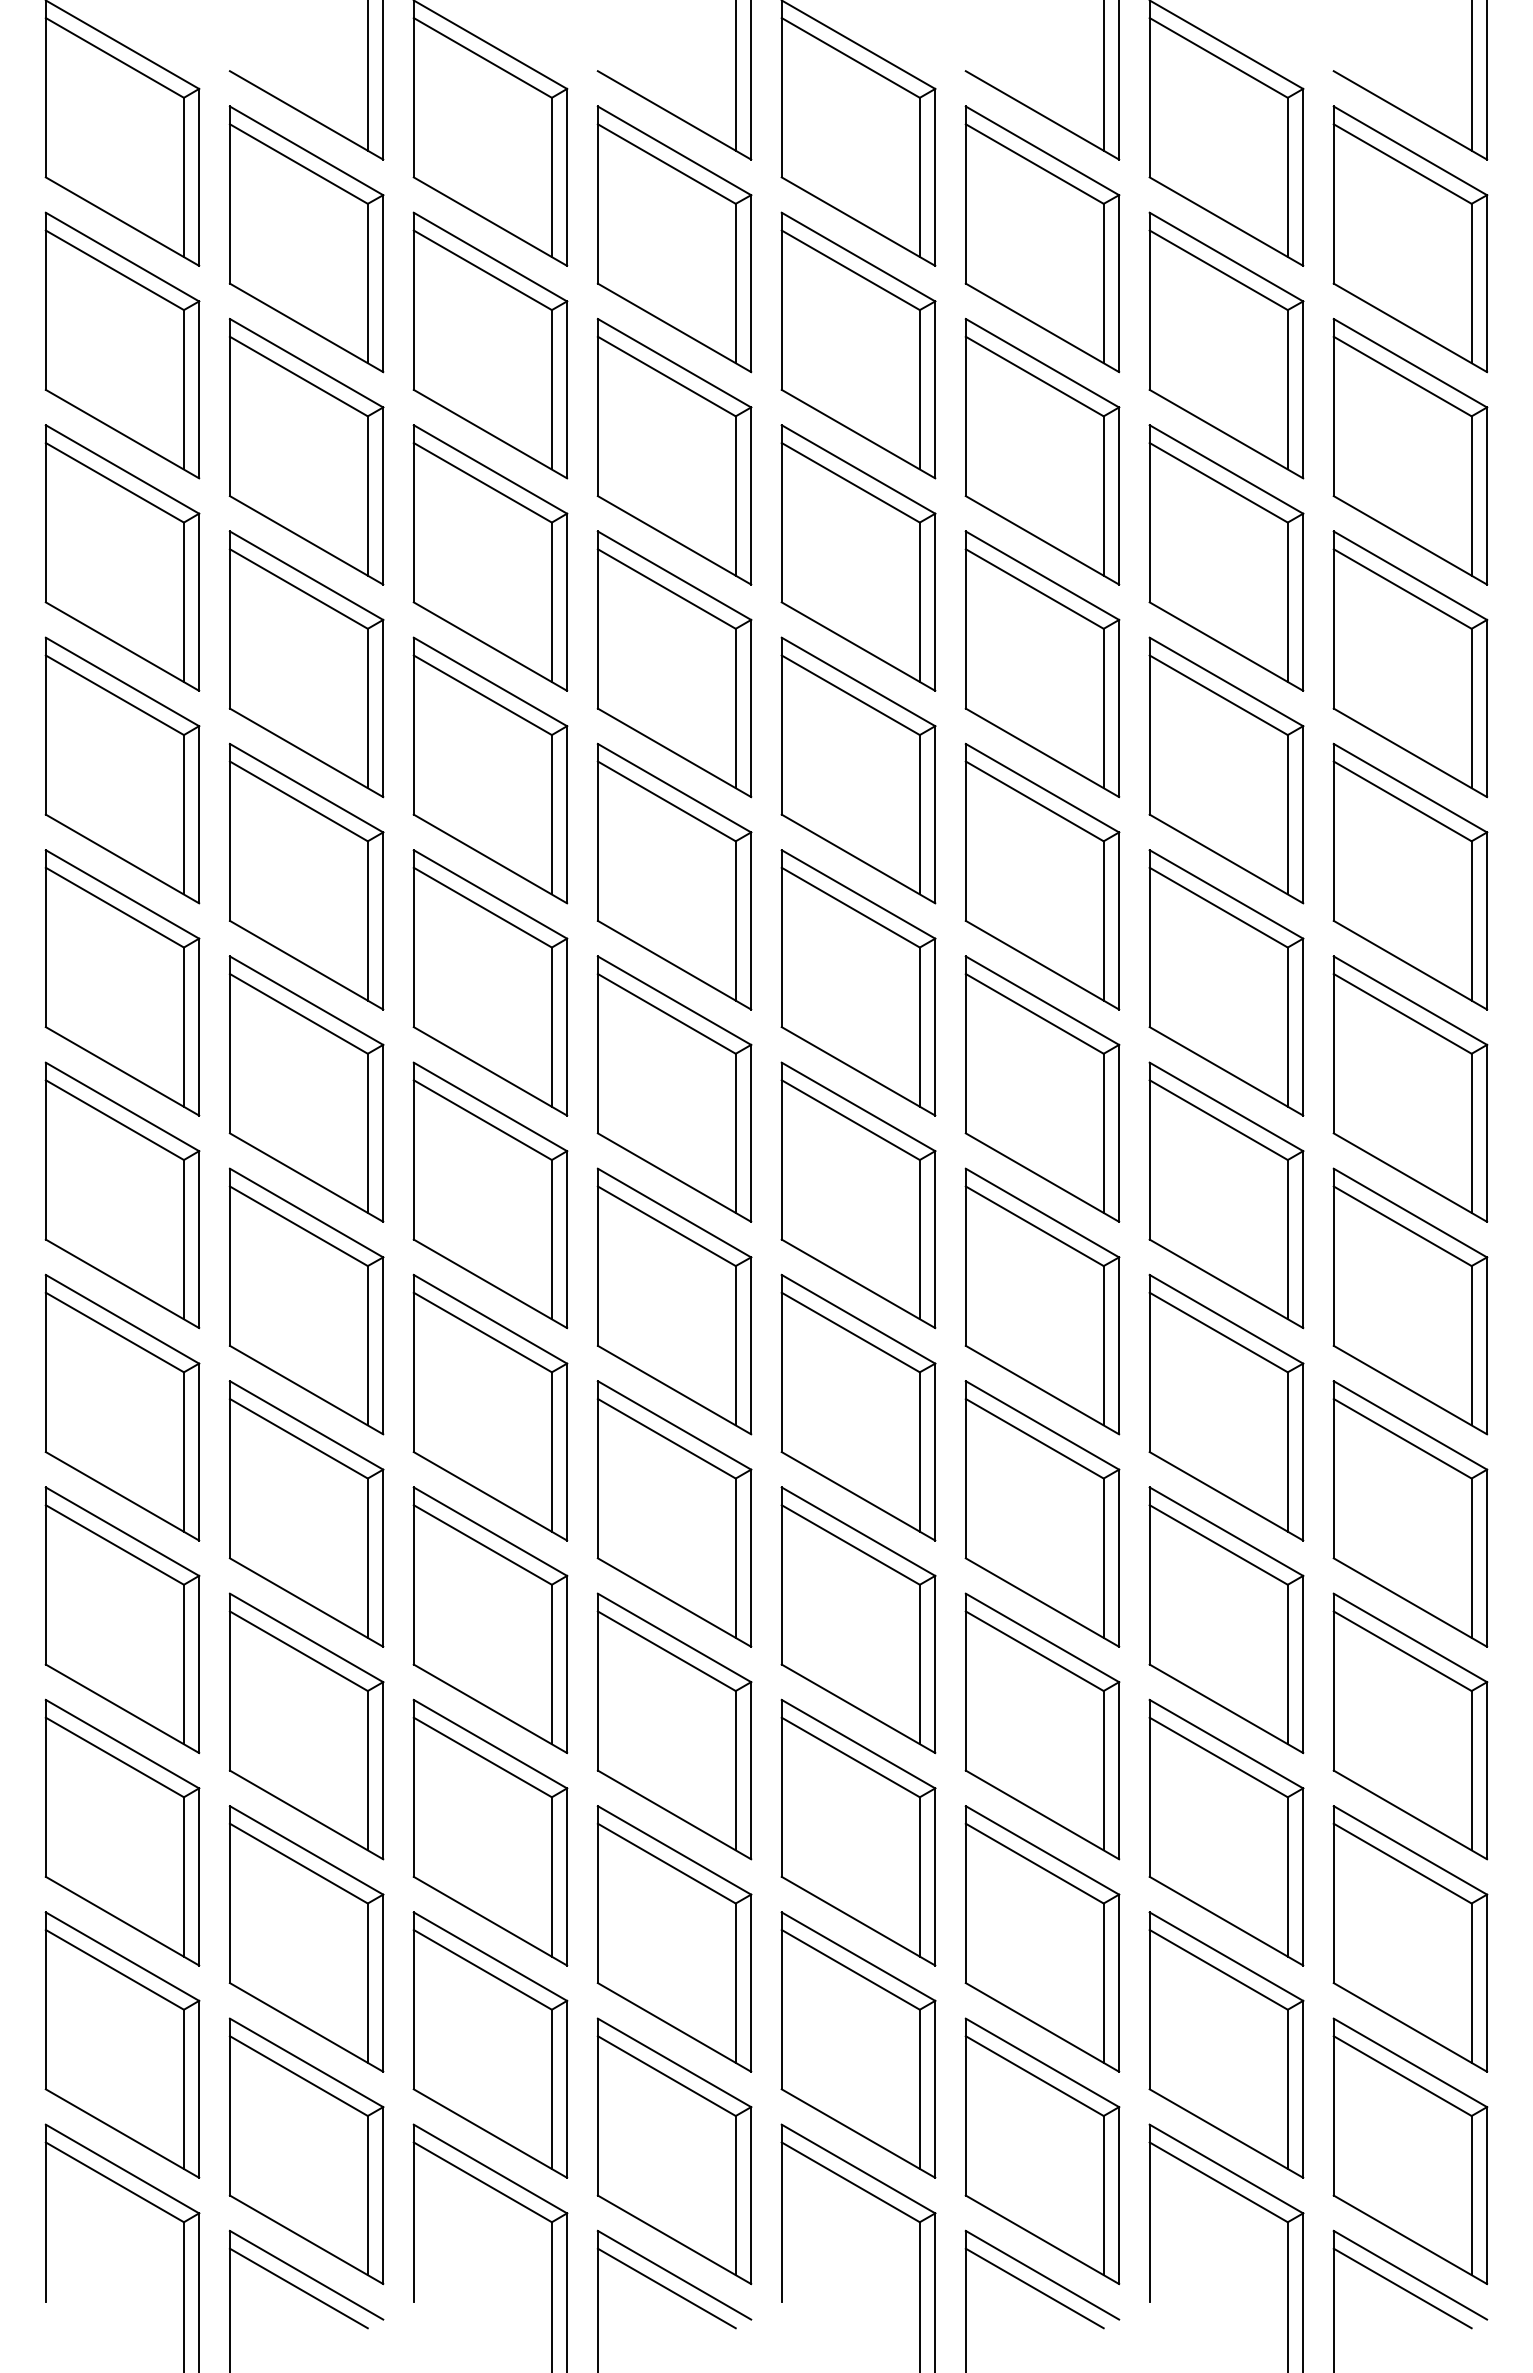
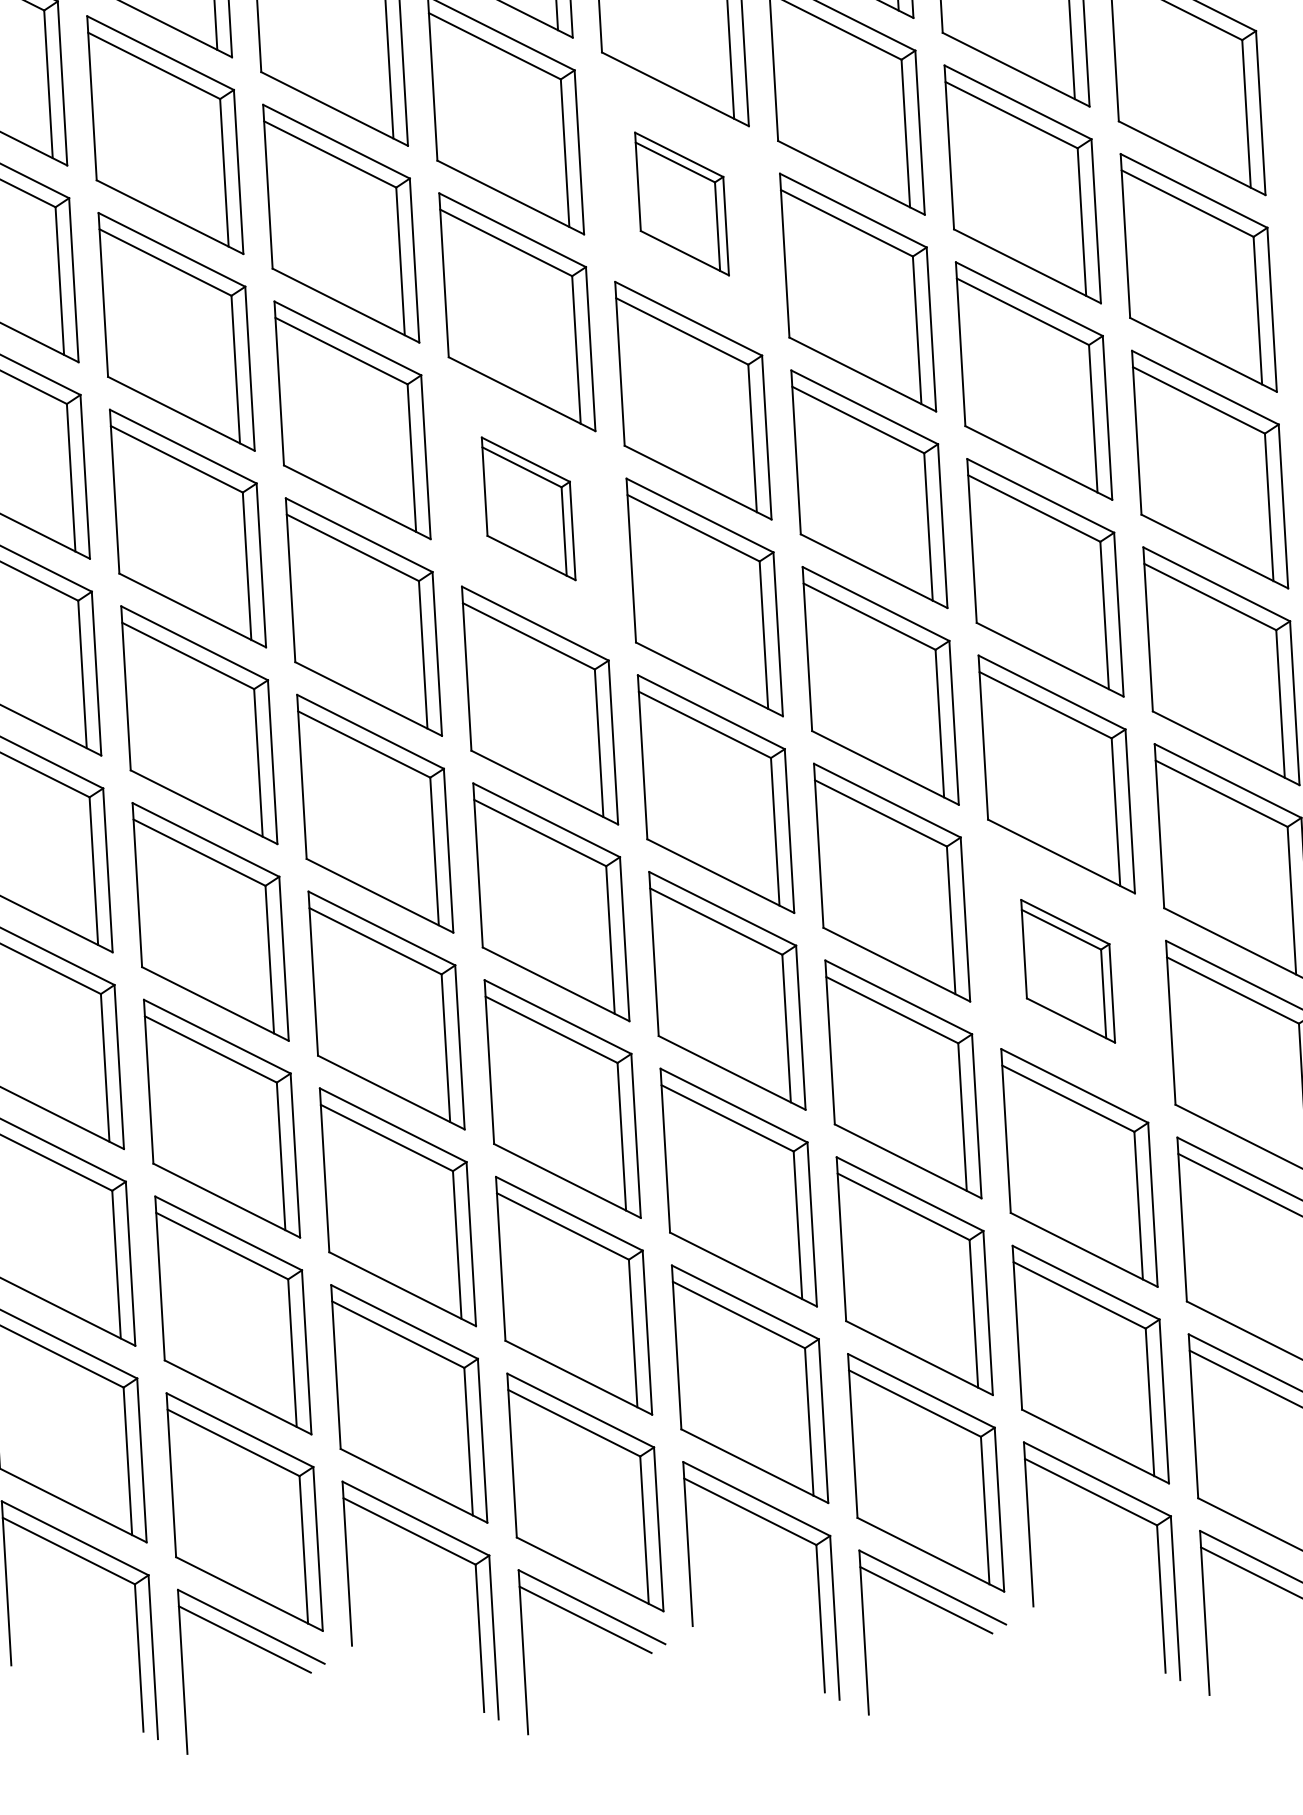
part: (858, 770) -> (682, 204), size x0.6
part: (674, 1088) -> (528, 508), size x0.6
part: (1226, 1620) -> (1068, 971), size x0.6

